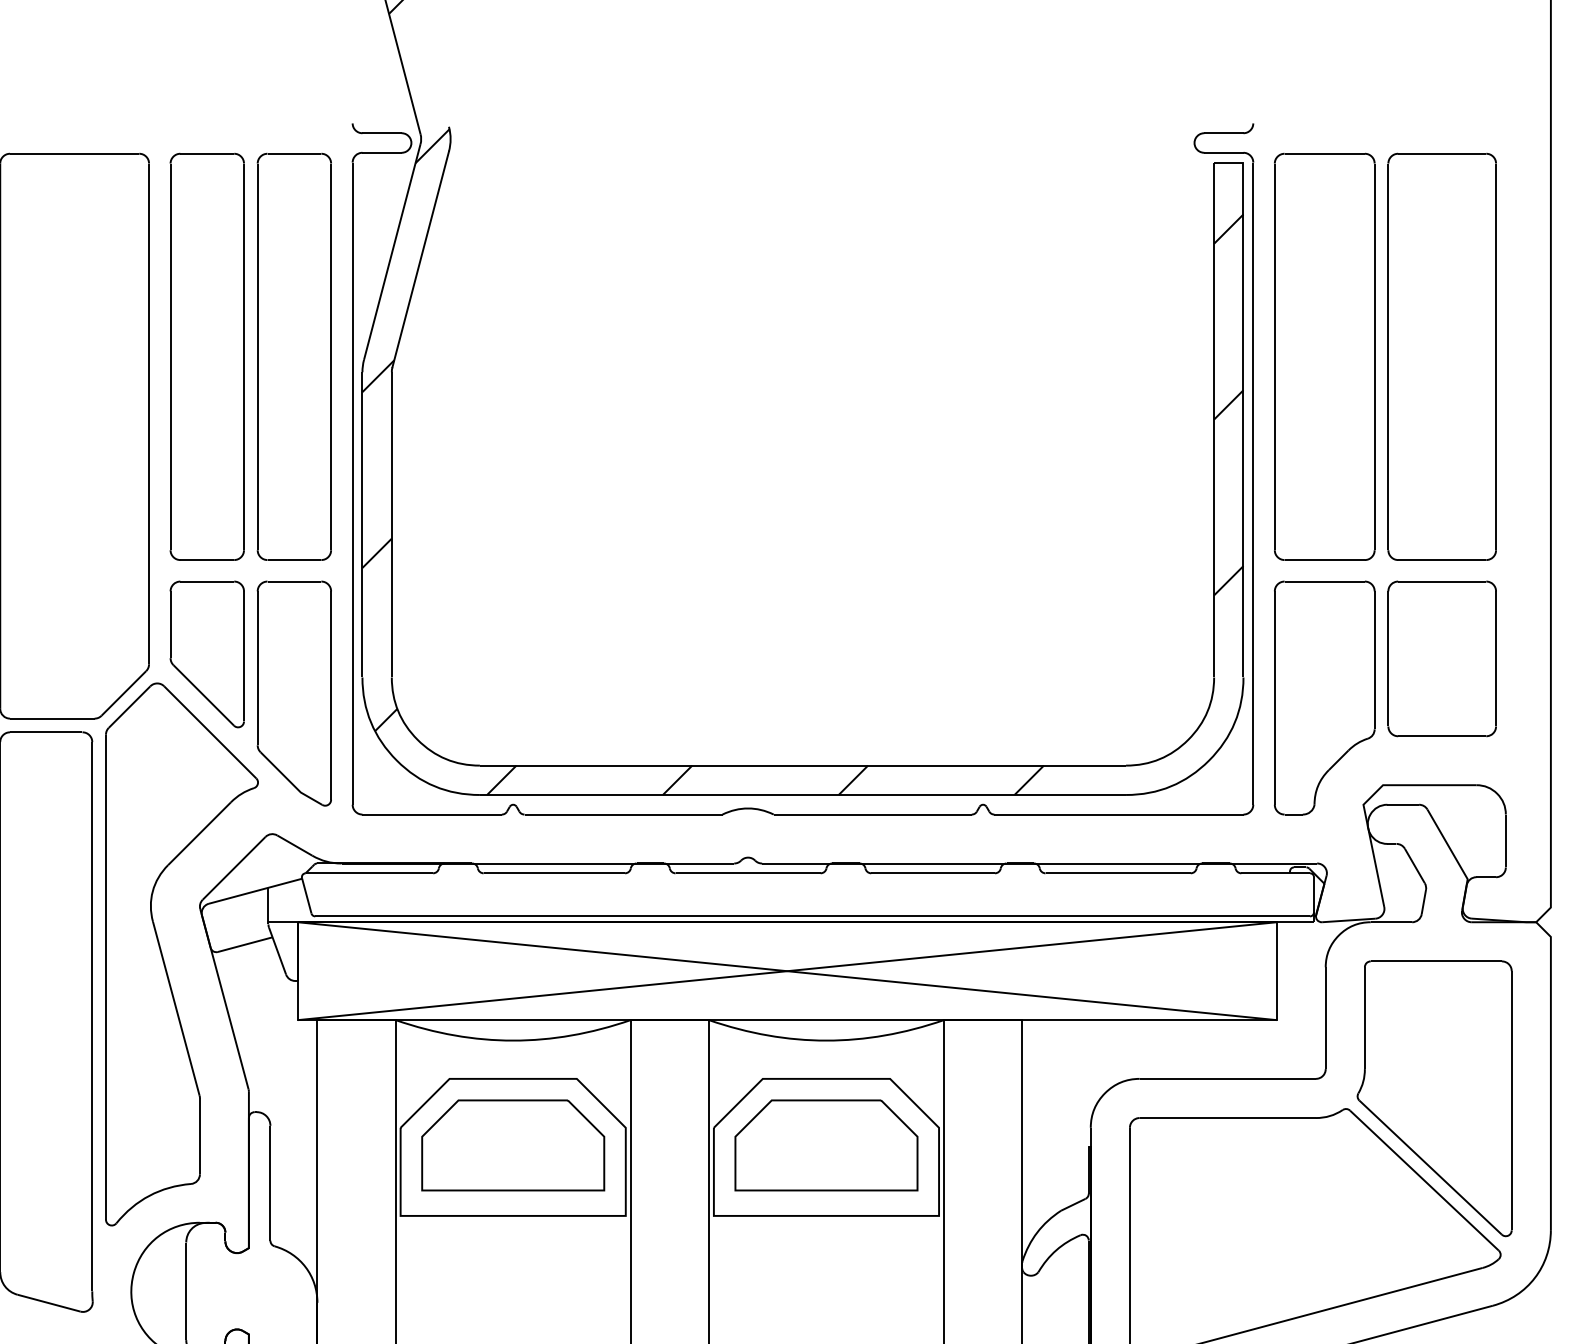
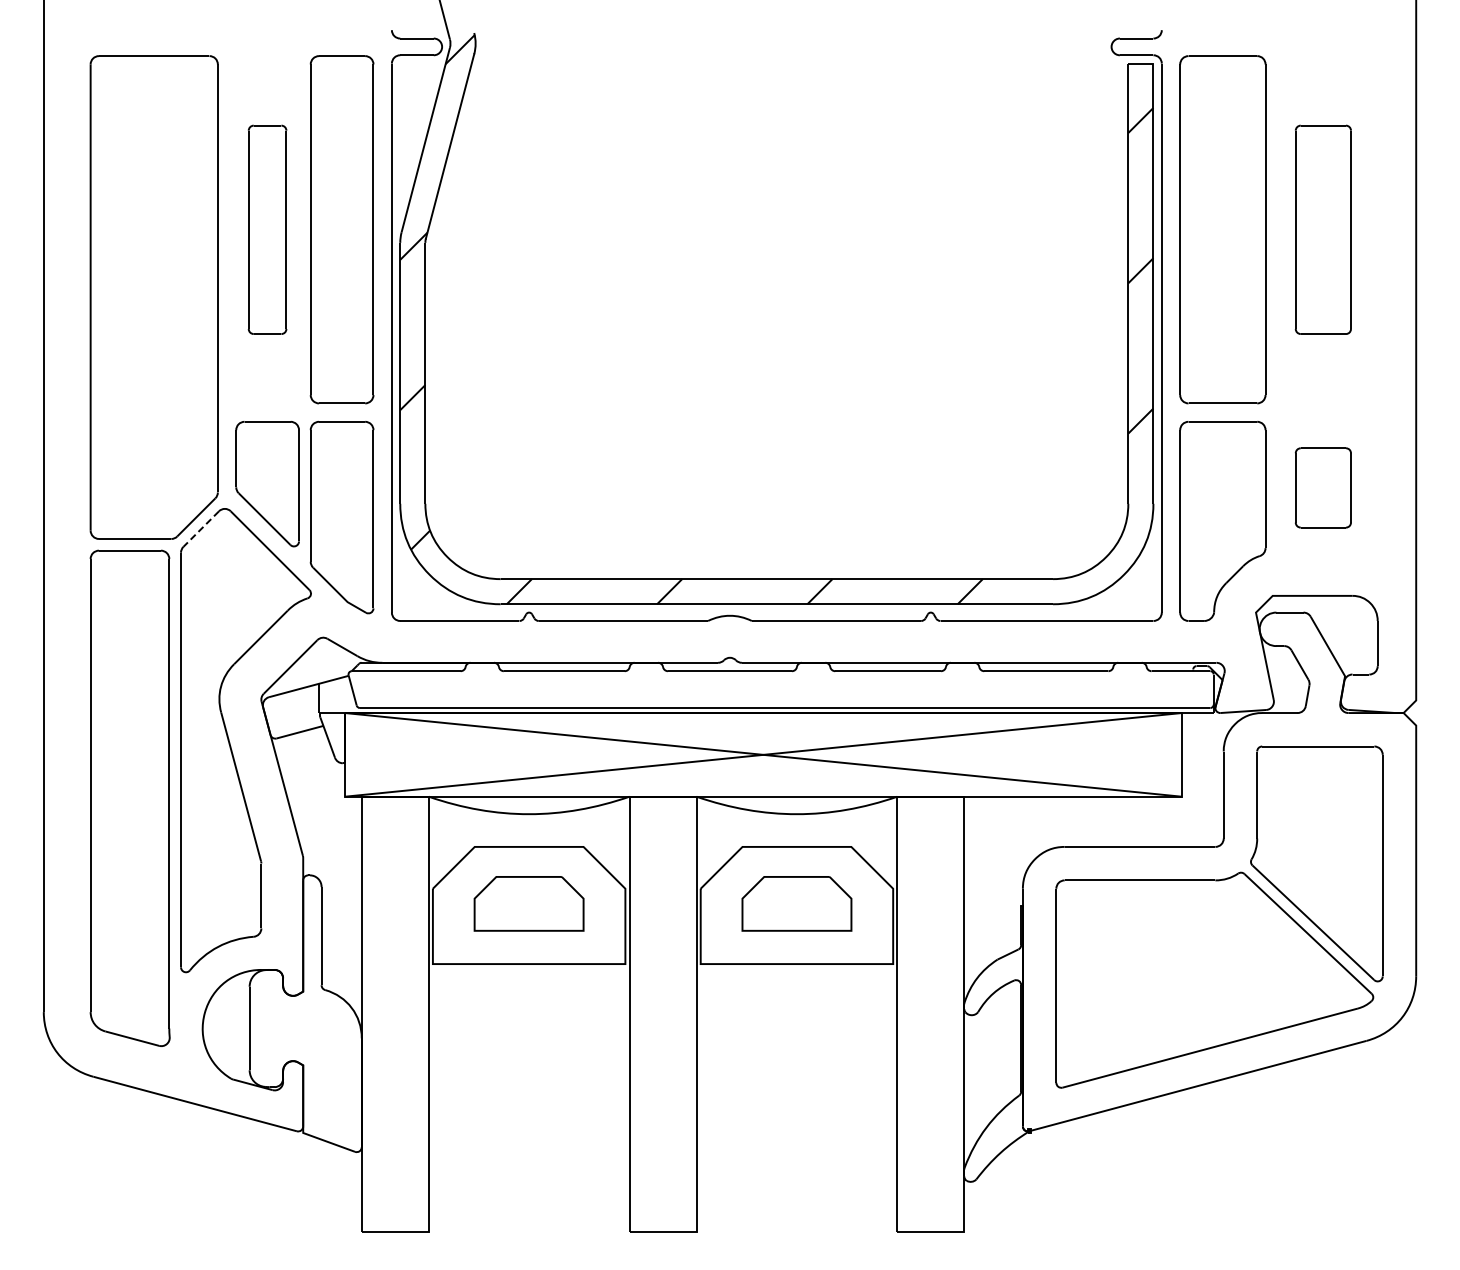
part: (207, 356) -> (267, 229), size x0.6
part: (1442, 356) -> (1323, 229), size x0.6
part: (1442, 658) -> (1323, 487), size x0.6
line: (128, 707) -> (200, 529), solid -> dashed
part: (512, 1145) -> (528, 903), size x0.7
part: (825, 1145) -> (796, 903), size x0.7

